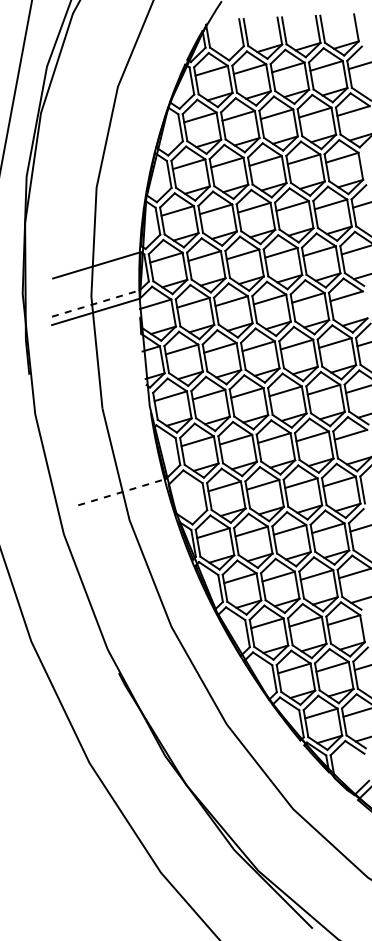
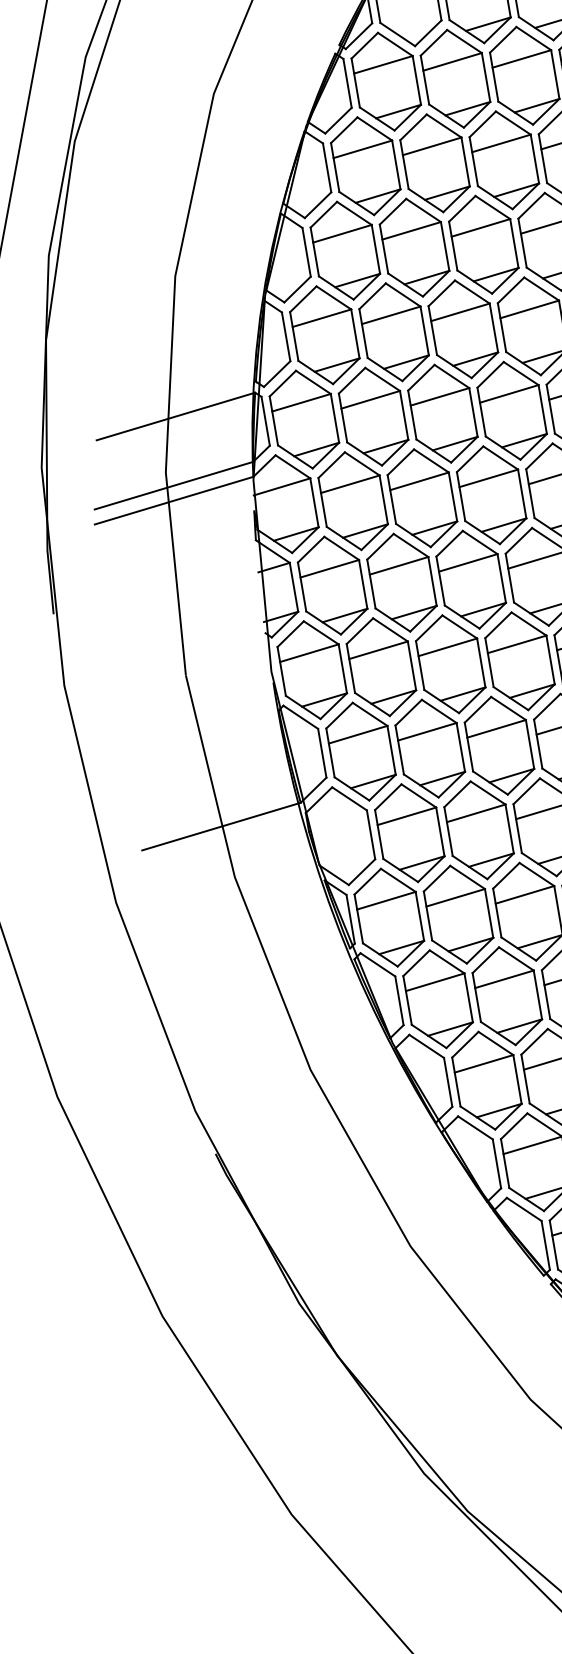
line: (95, 303) -> (173, 485), dashed -> solid
line: (122, 492) -> (222, 827), dashed -> solid

